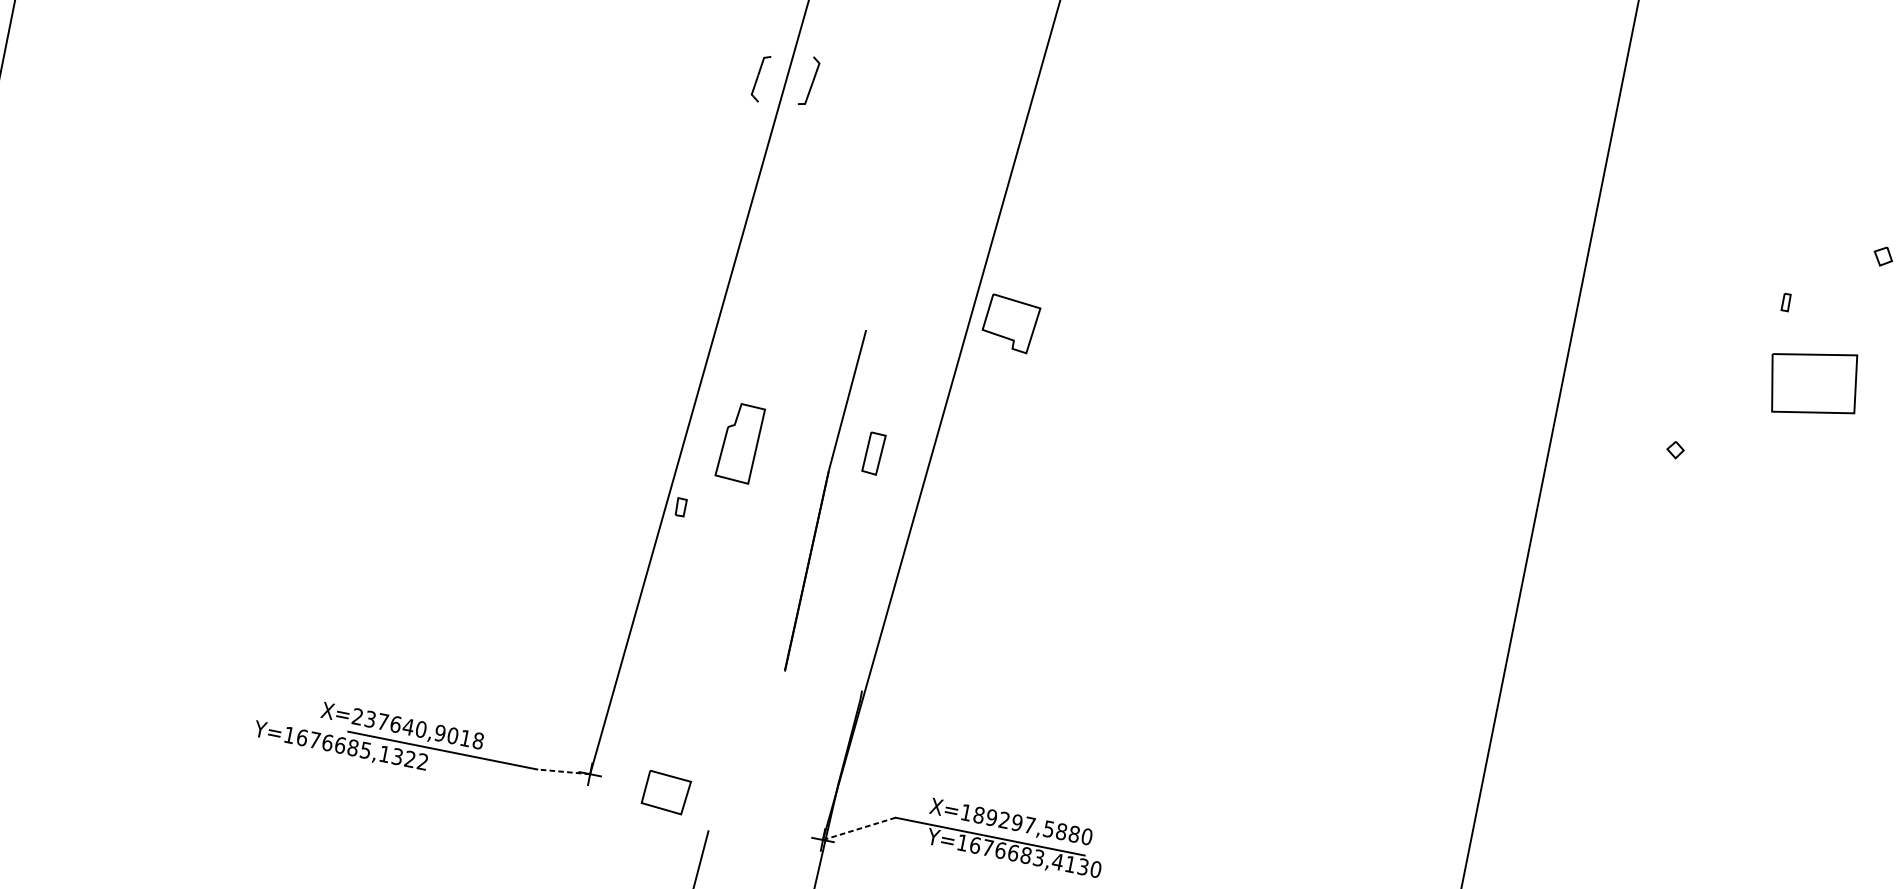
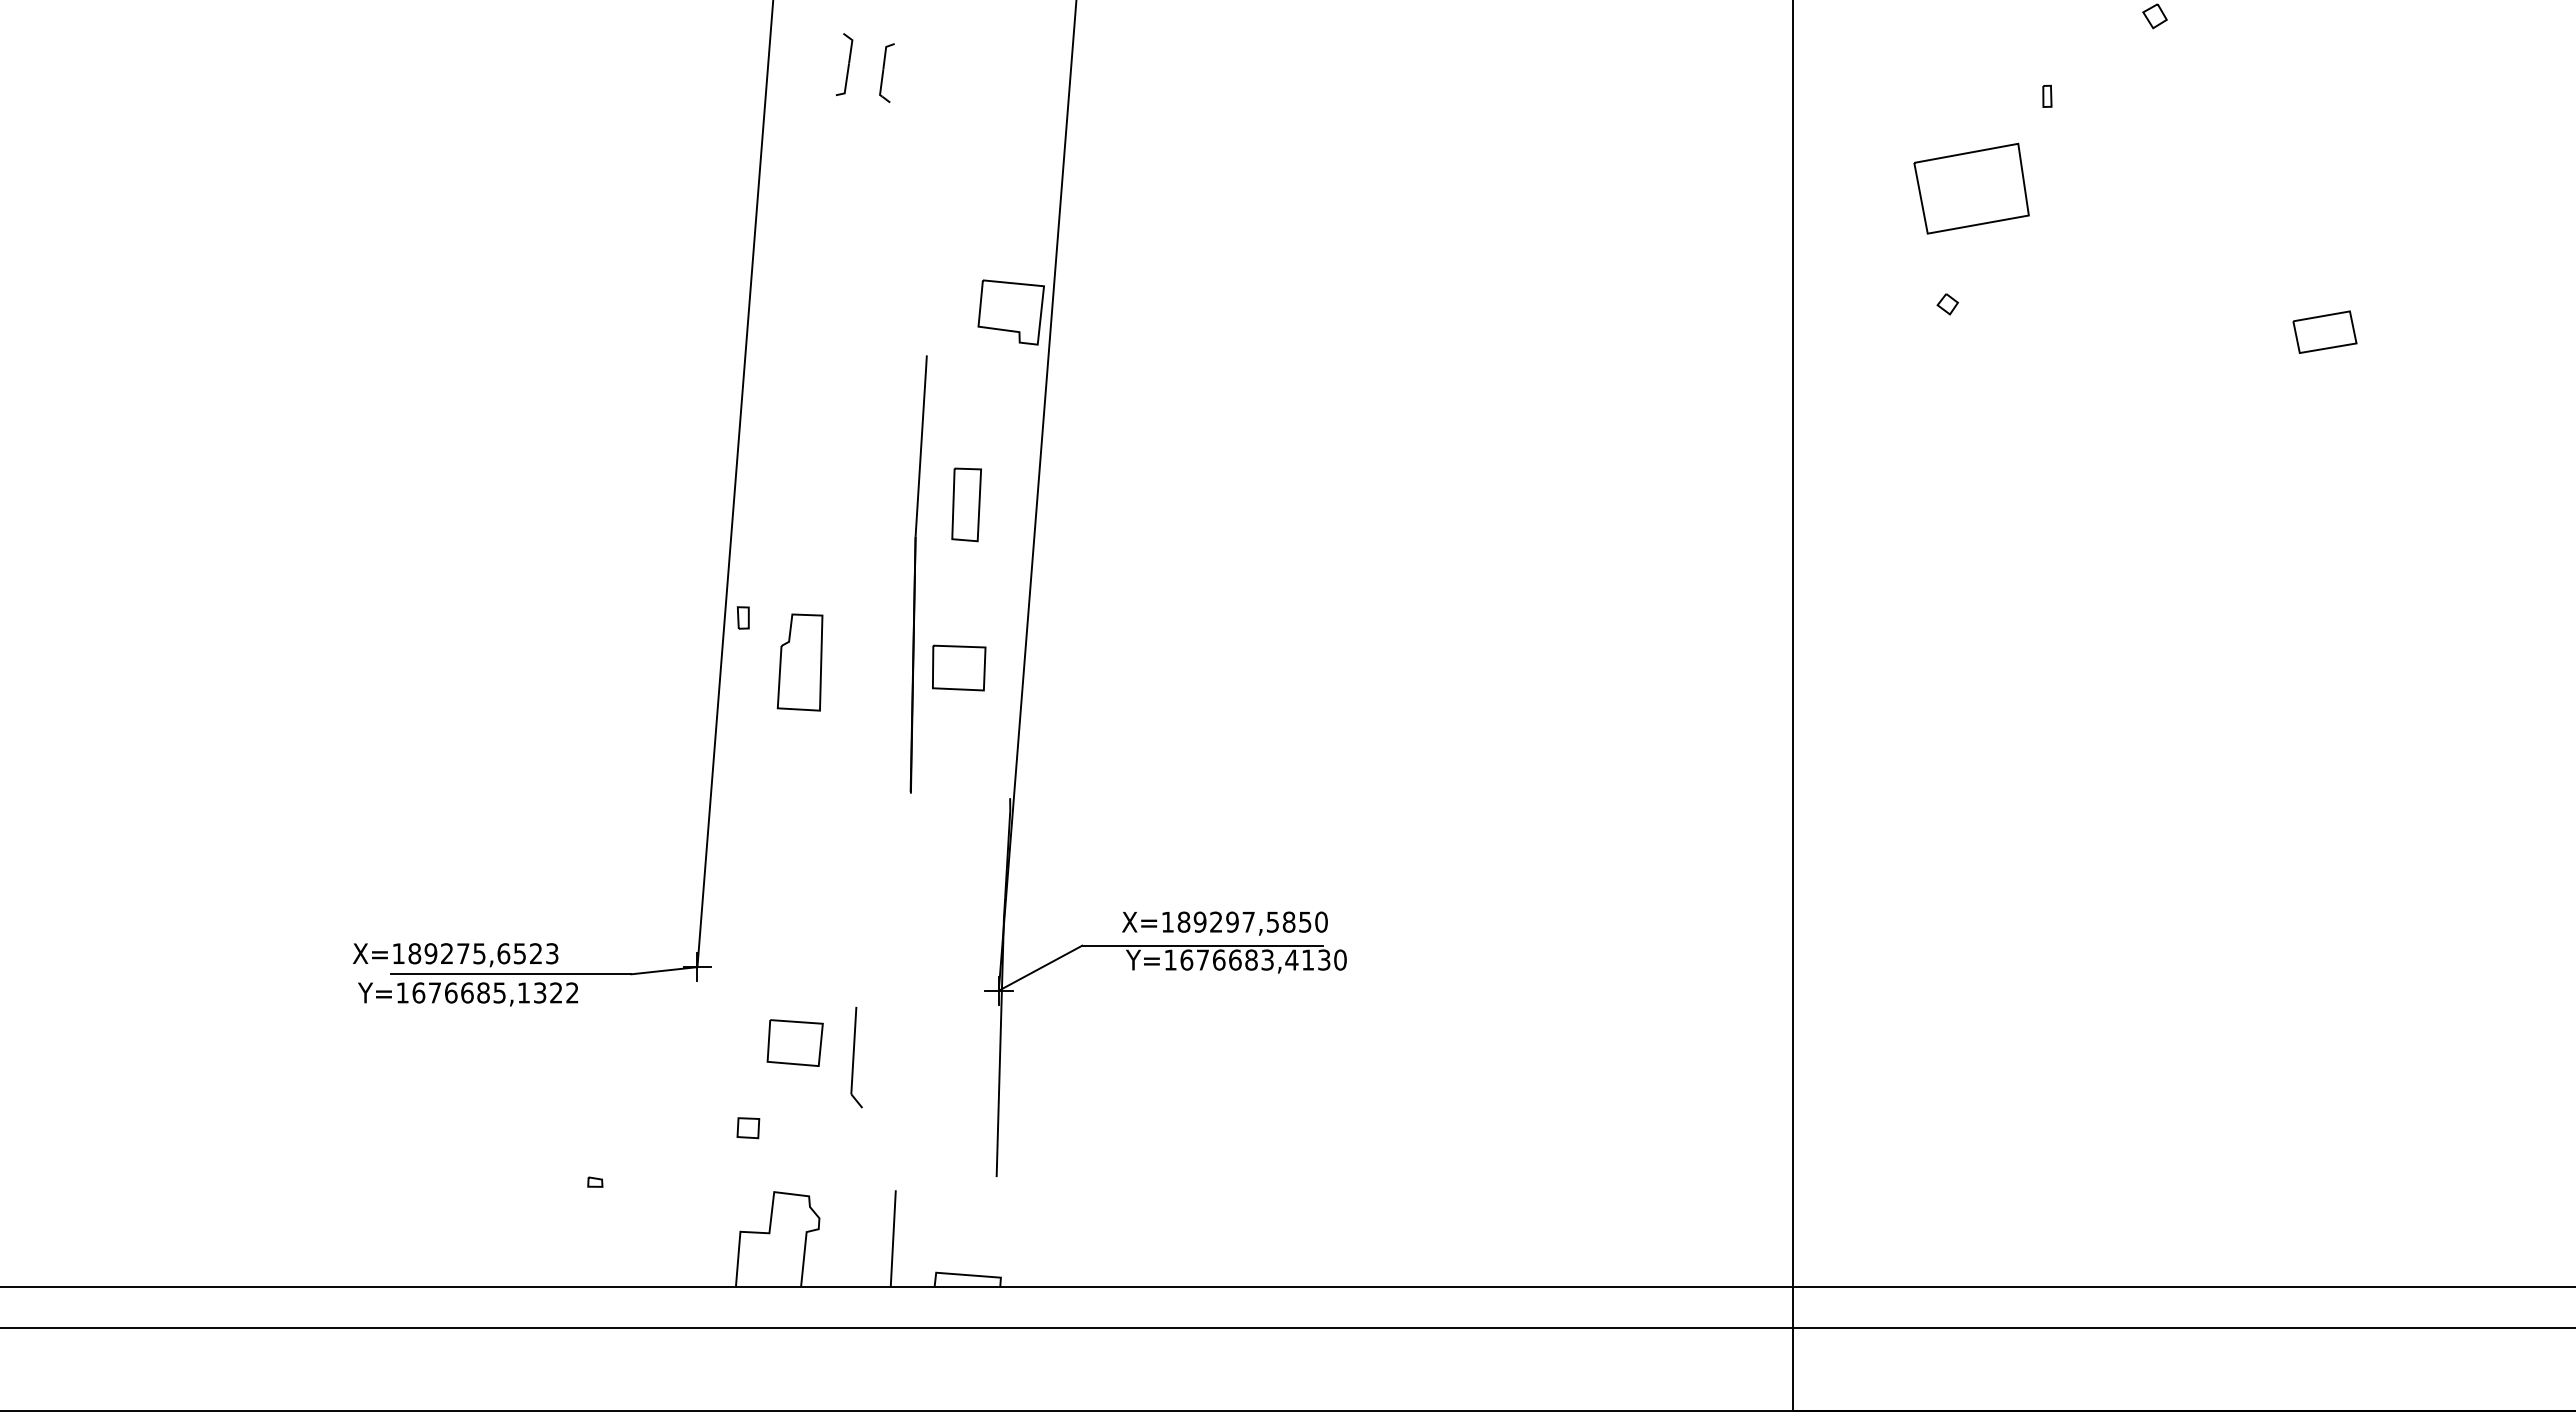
part: (760, 78) -> (886, 73), moved
part: (809, 81) -> (844, 64), moved
part: (1009, 323) -> (1010, 312), moved
part: (1813, 383) -> (1971, 188), moved
part: (739, 442) -> (799, 662), moved
part: (873, 453) -> (966, 504), size x1.43
part: (842, 580) -> (959, 667), added
text: (418, 728) -> (475, 953), X=237640,9018 -> X=189275,6523
text: (341, 746) -> (468, 994), moved
line: (563, 771) -> (663, 970), dashed -> solid
part: (665, 792) -> (794, 1042), moved
line: (859, 828) -> (1040, 967), dashed -> solid
text: (1074, 833) -> (1305, 921), X=189297,5880 -> X=189297,5850

